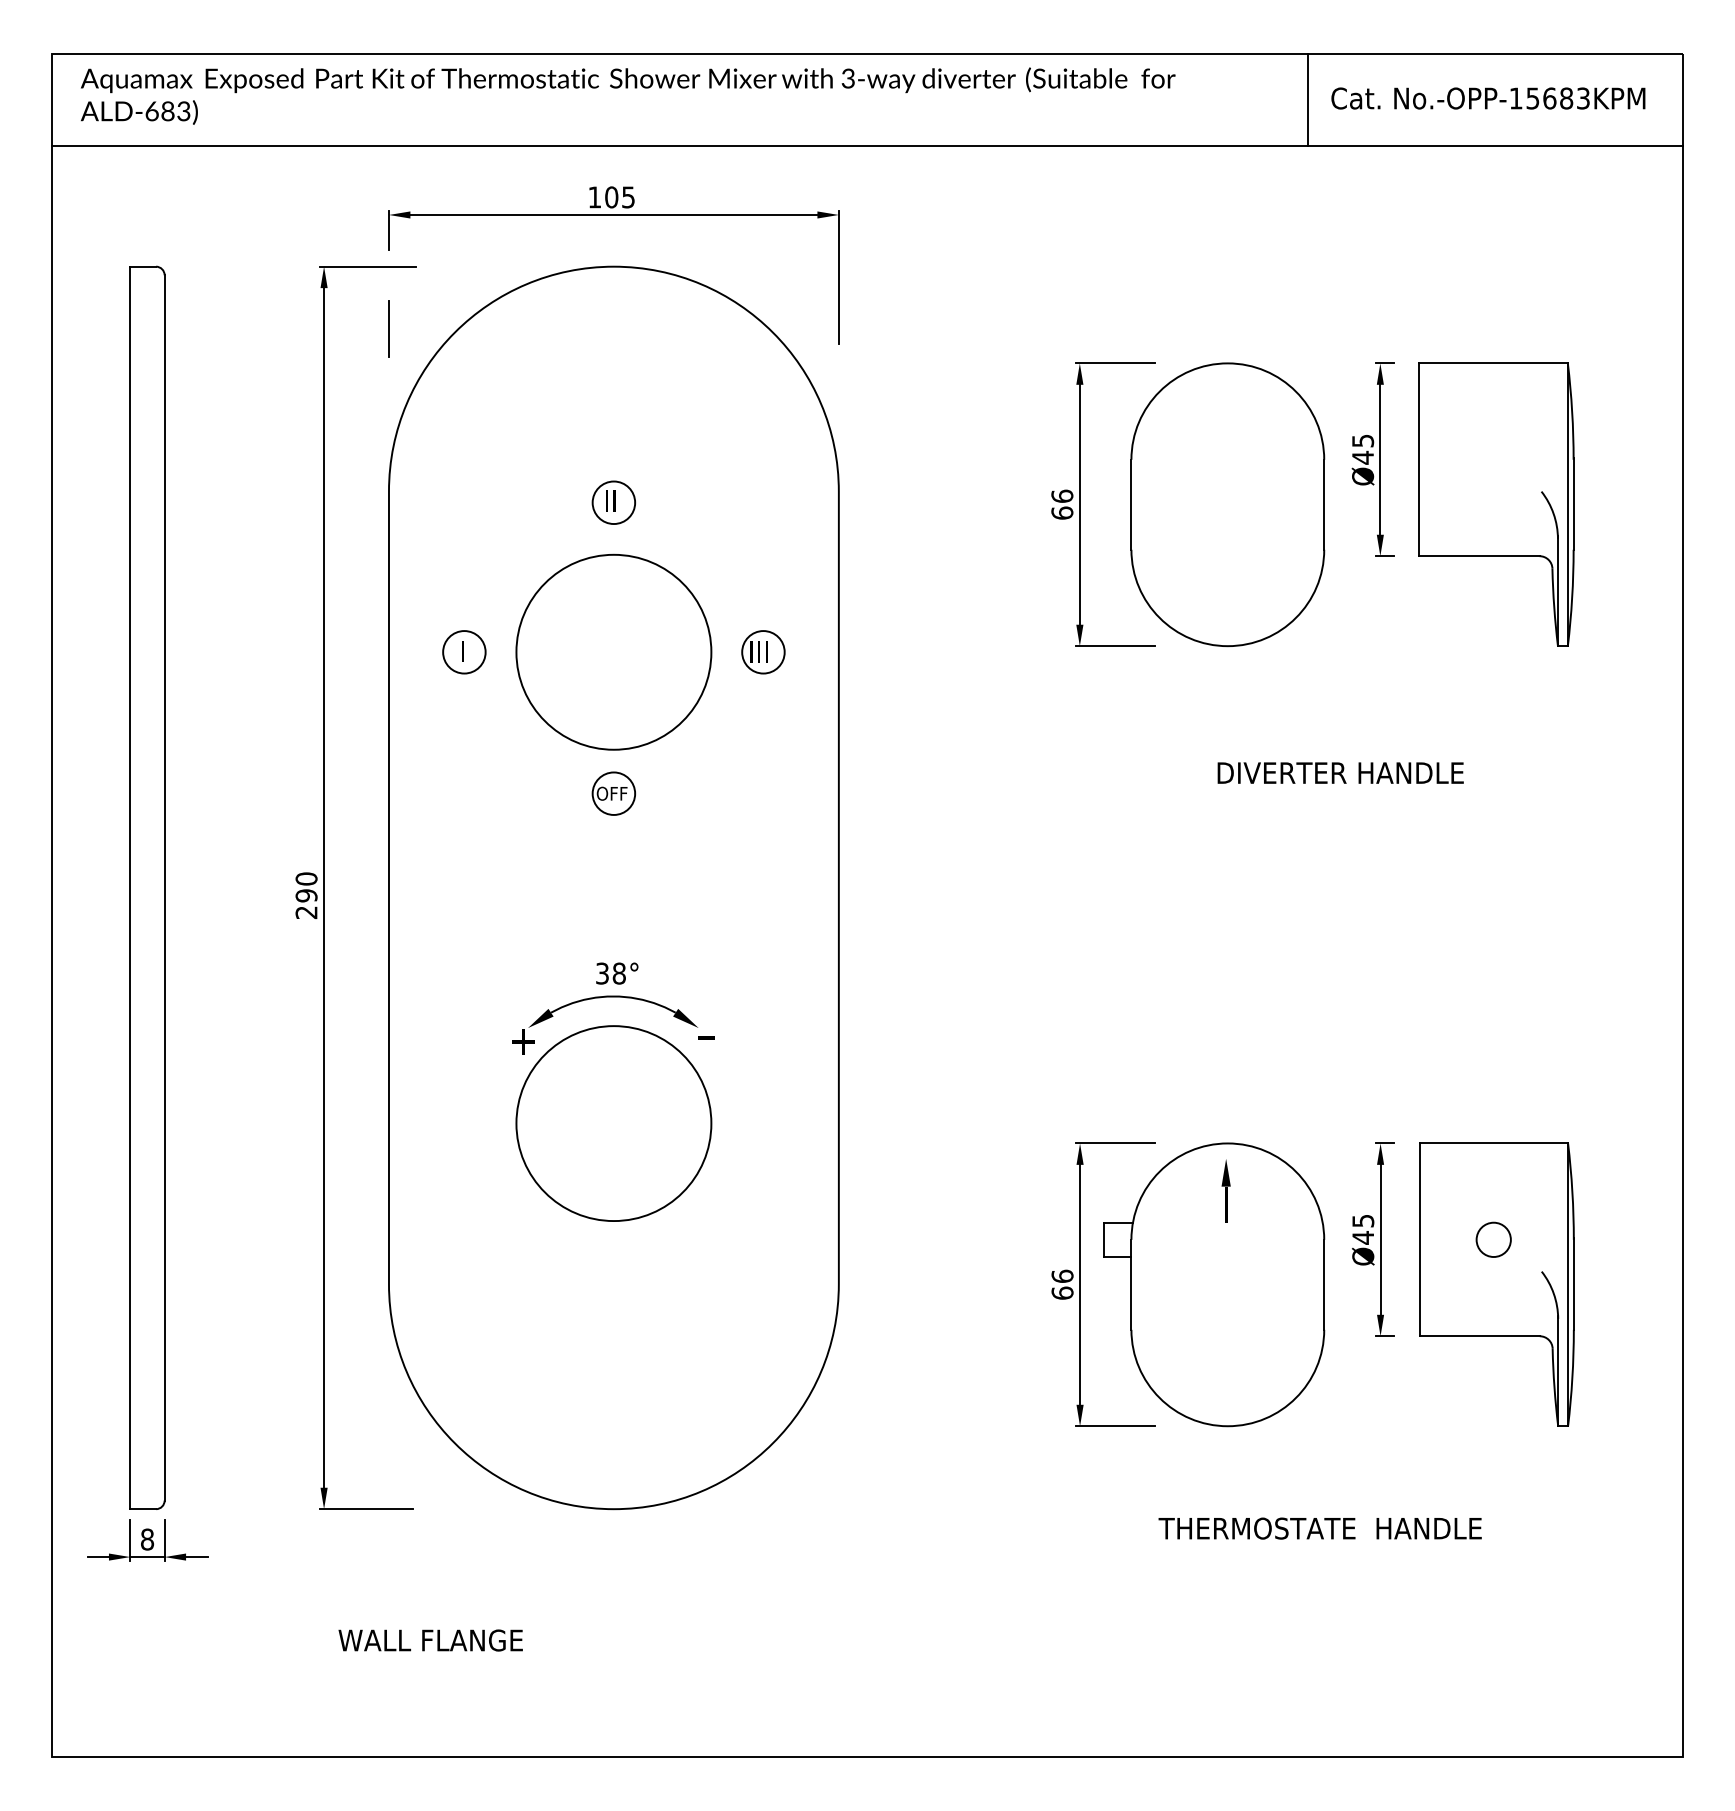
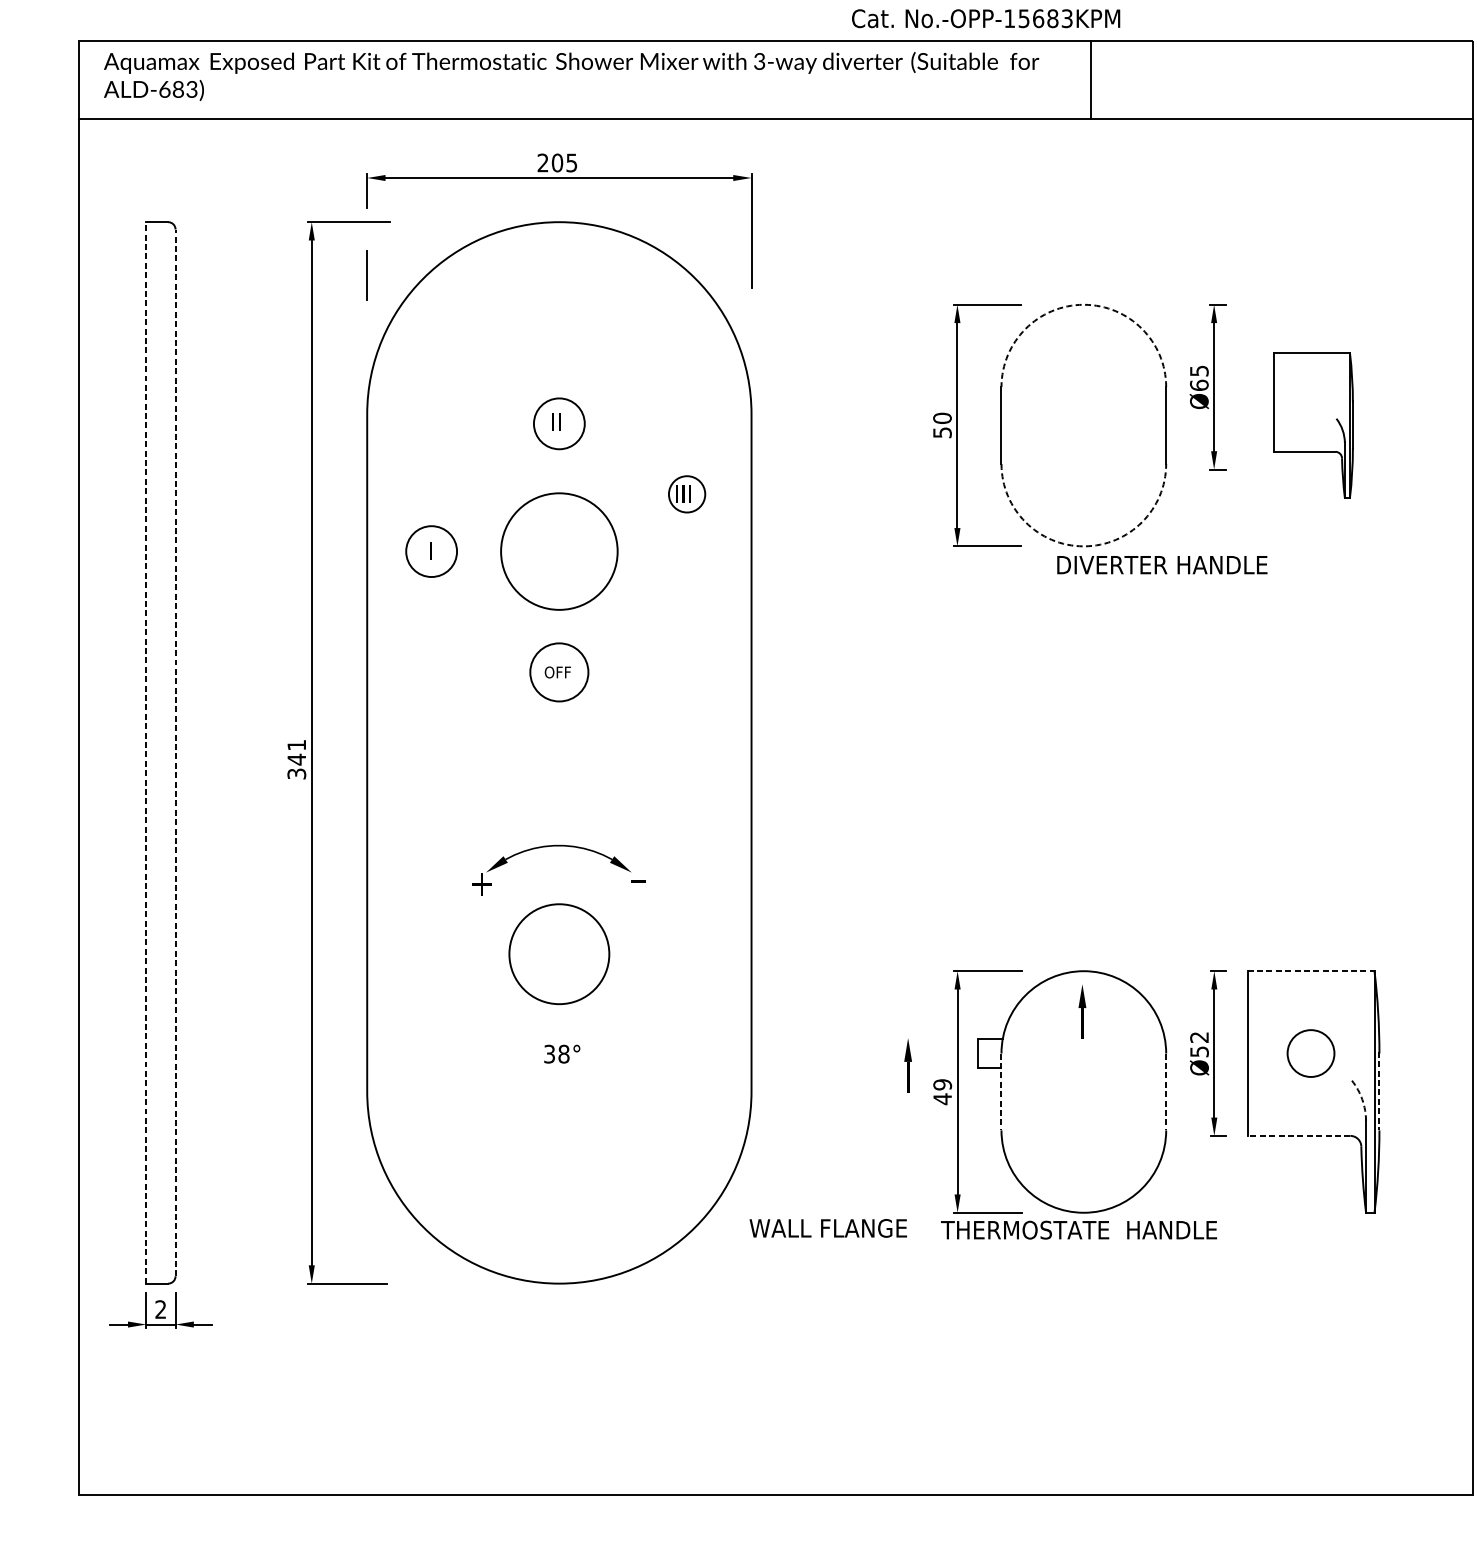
text: (1488, 98) -> (986, 18), moved
line: (1308, 100) -> (1091, 80), moved
text: (594, 197) -> (542, 163), 105 -> 205
arc: (1227, 363) -> (1083, 304), solid -> dashed
text: (1363, 457) -> (1199, 385), Ø45 -> Ø65
circle: (613, 502) -> (559, 423), size x1.4
text: (1062, 504) -> (942, 425), 66 -> 50
part: (1496, 504) -> (1313, 425), size x0.6
arc: (1227, 646) -> (1083, 546), solid -> dashed
circle: (613, 651) -> (559, 550), size x0.7
circle: (464, 652) -> (431, 551), size x1.4
part: (763, 652) -> (687, 494), moved
text: (1340, 772) -> (1162, 564), moved
circle: (613, 793) -> (559, 672), size x1.6
line: (130, 887) -> (146, 752), solid -> dashed
line: (164, 887) -> (175, 752), solid -> dashed
text: (306, 895) -> (296, 759), 290 -> 341
text: (617, 973) -> (562, 1054), moved
circle: (613, 1123) -> (559, 954), size x0.6
line: (1494, 1143) -> (1311, 971), solid -> dashed
text: (1363, 1229) -> (1199, 1044), Ø45 -> Ø52
circle: (1493, 1239) -> (1310, 1053), size x1.6
part: (1021, 1253) -> (907, 1065), added
line: (1573, 1283) -> (1379, 1090), solid -> dashed
text: (1062, 1284) -> (942, 1091), 66 -> 49
line: (1131, 1284) -> (1001, 1091), solid -> dashed
line: (1324, 1284) -> (1166, 1091), solid -> dashed
arc: (1553, 1293) -> (1362, 1099), solid -> dashed
line: (1479, 1336) -> (1298, 1136), solid -> dashed
text: (1319, 1528) -> (1078, 1230), moved
text: (147, 1539) -> (160, 1309), 8 -> 2
text: (430, 1640) -> (828, 1228), moved

